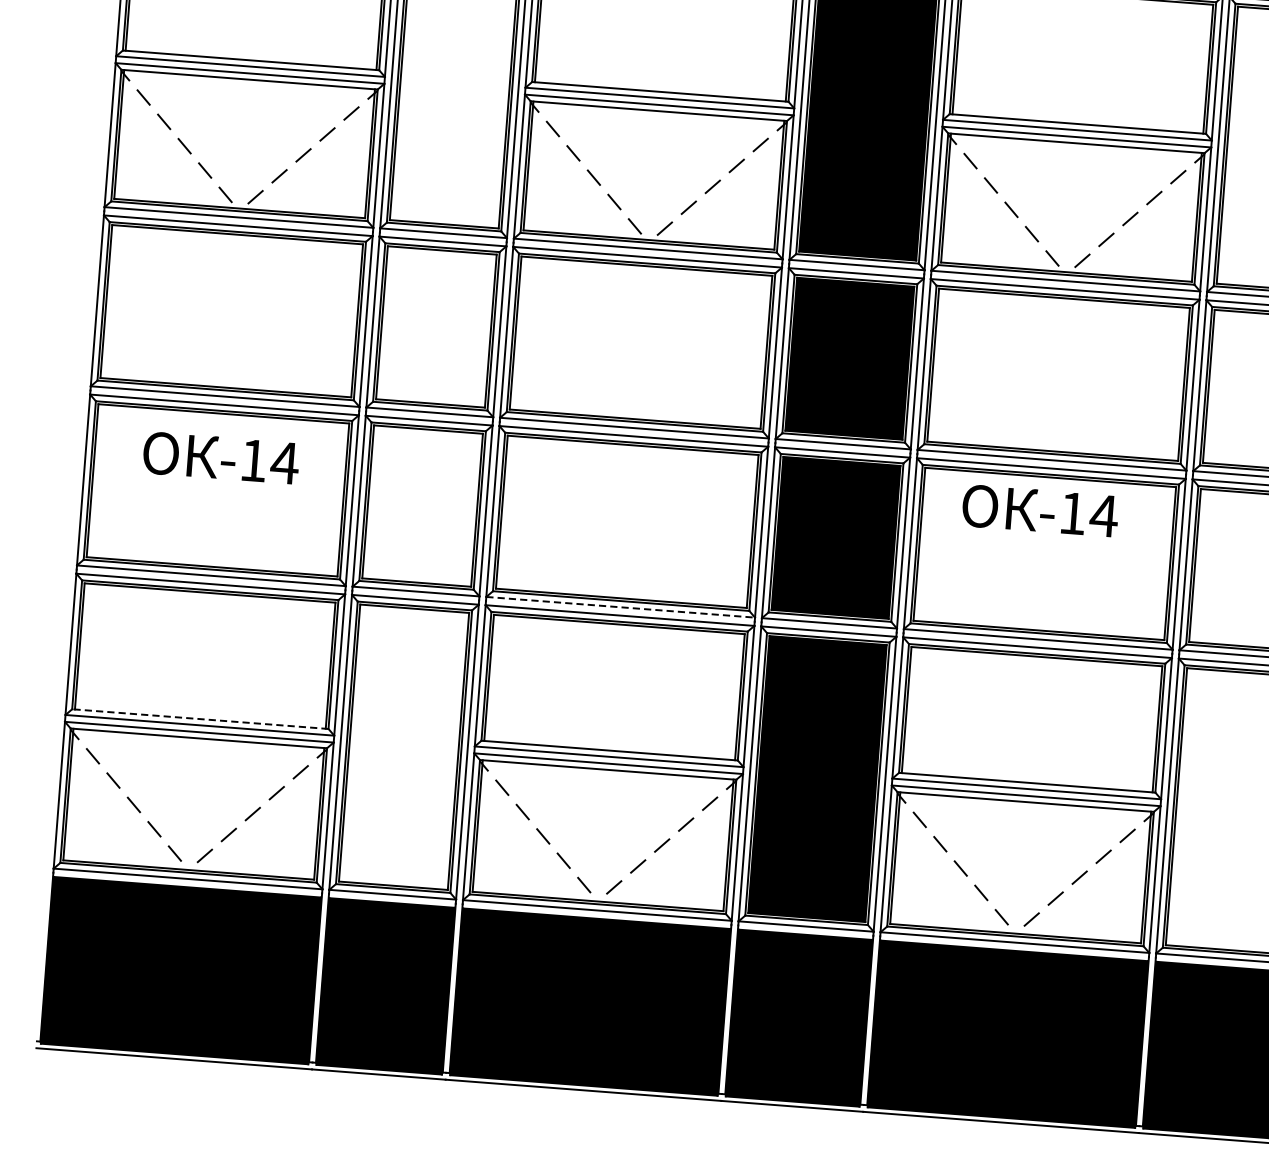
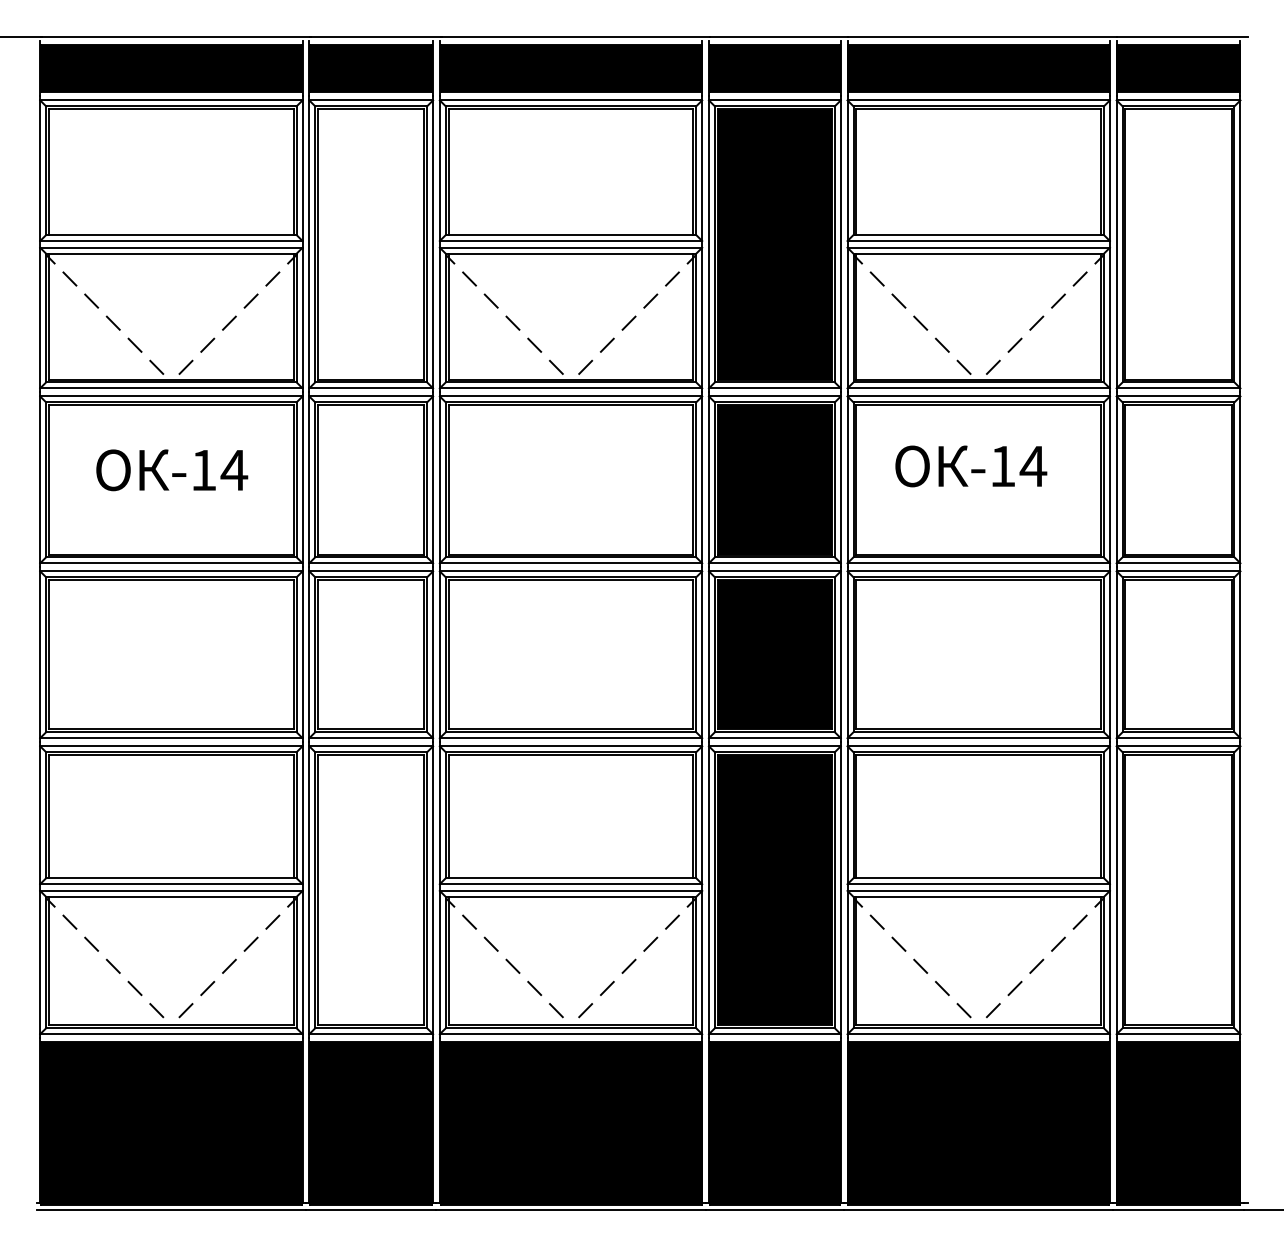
text: (221, 458) -> (172, 470), moved
text: (1040, 511) -> (971, 466), moved
line: (621, 607) -> (571, 738), dashed -> solid
line: (199, 719) -> (170, 878), dashed -> solid

